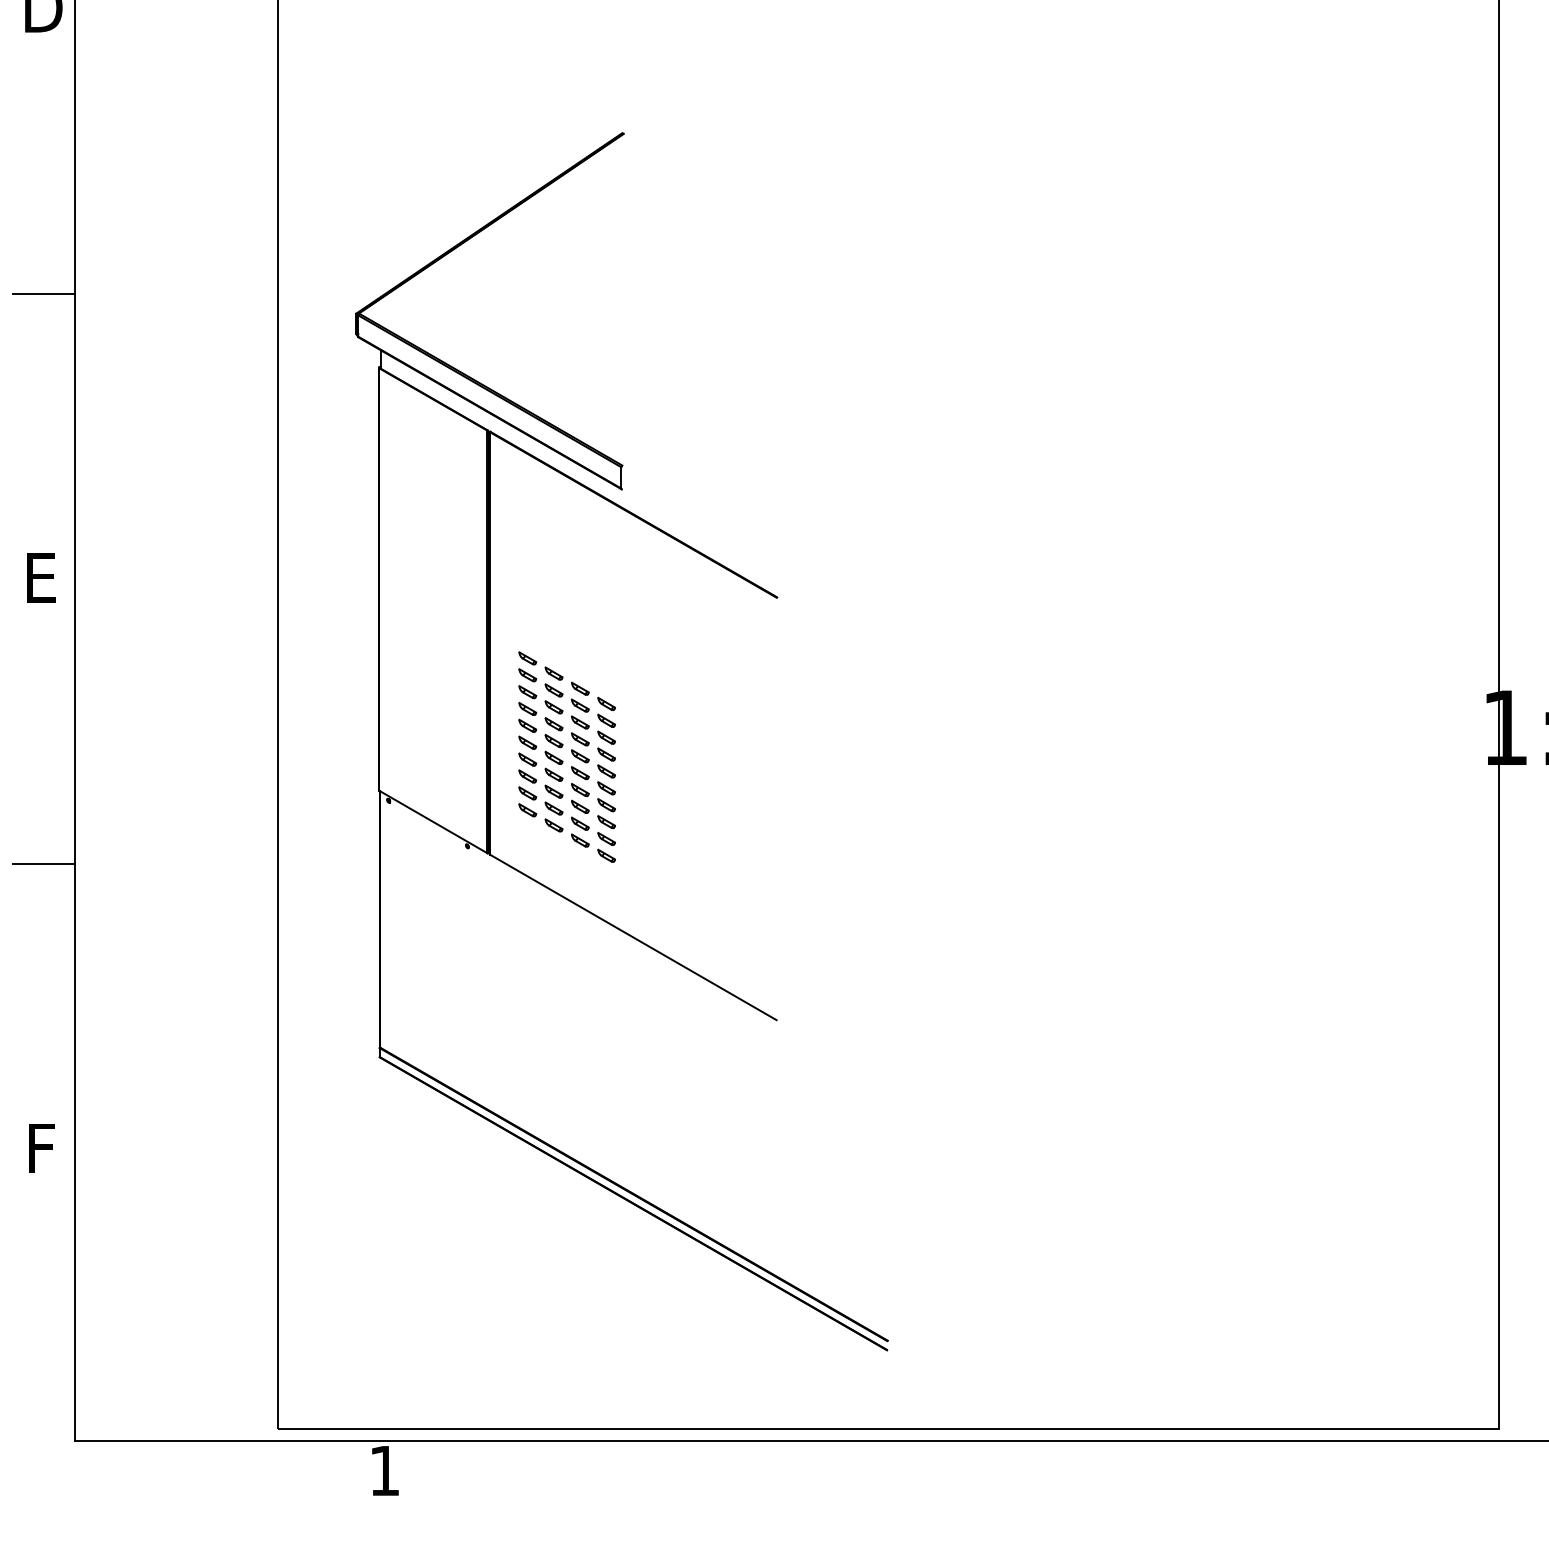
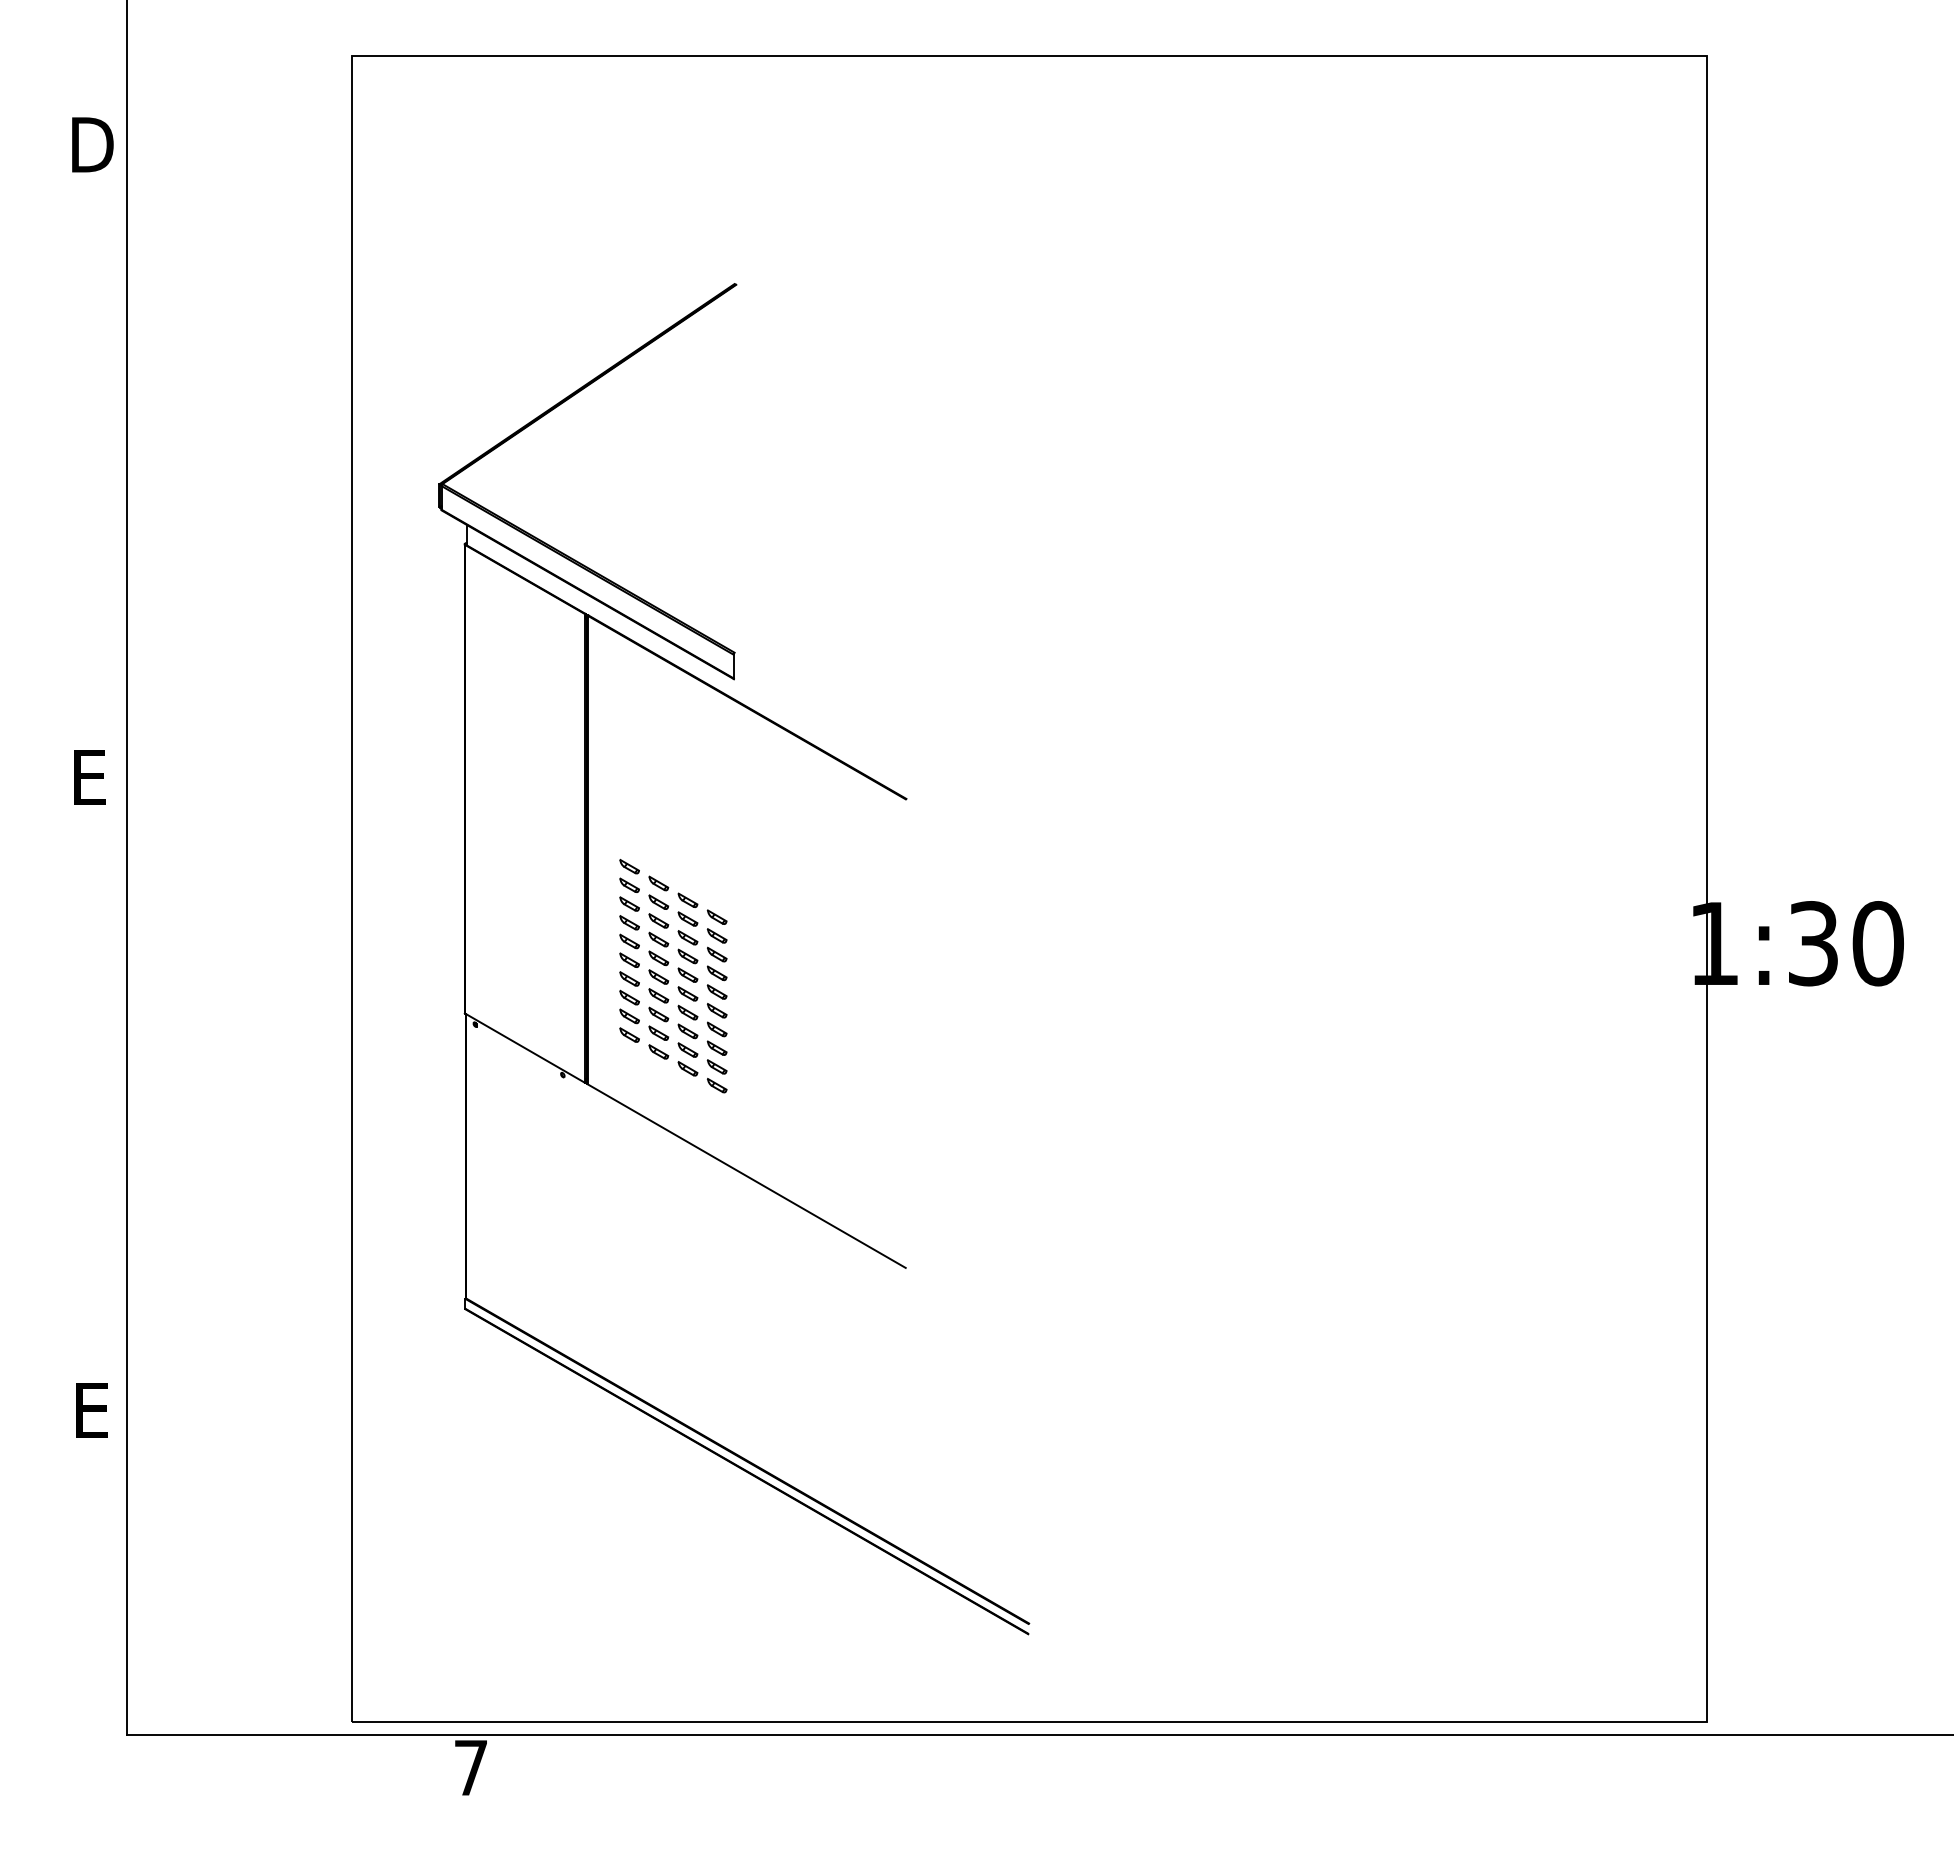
line: (43, 294) -> (92, 462), removed
line: (43, 864) -> (92, 1095), removed
text: (46, 1148) -> (95, 1410), F -> E
text: (384, 1470) -> (470, 1767), 1 -> 7

